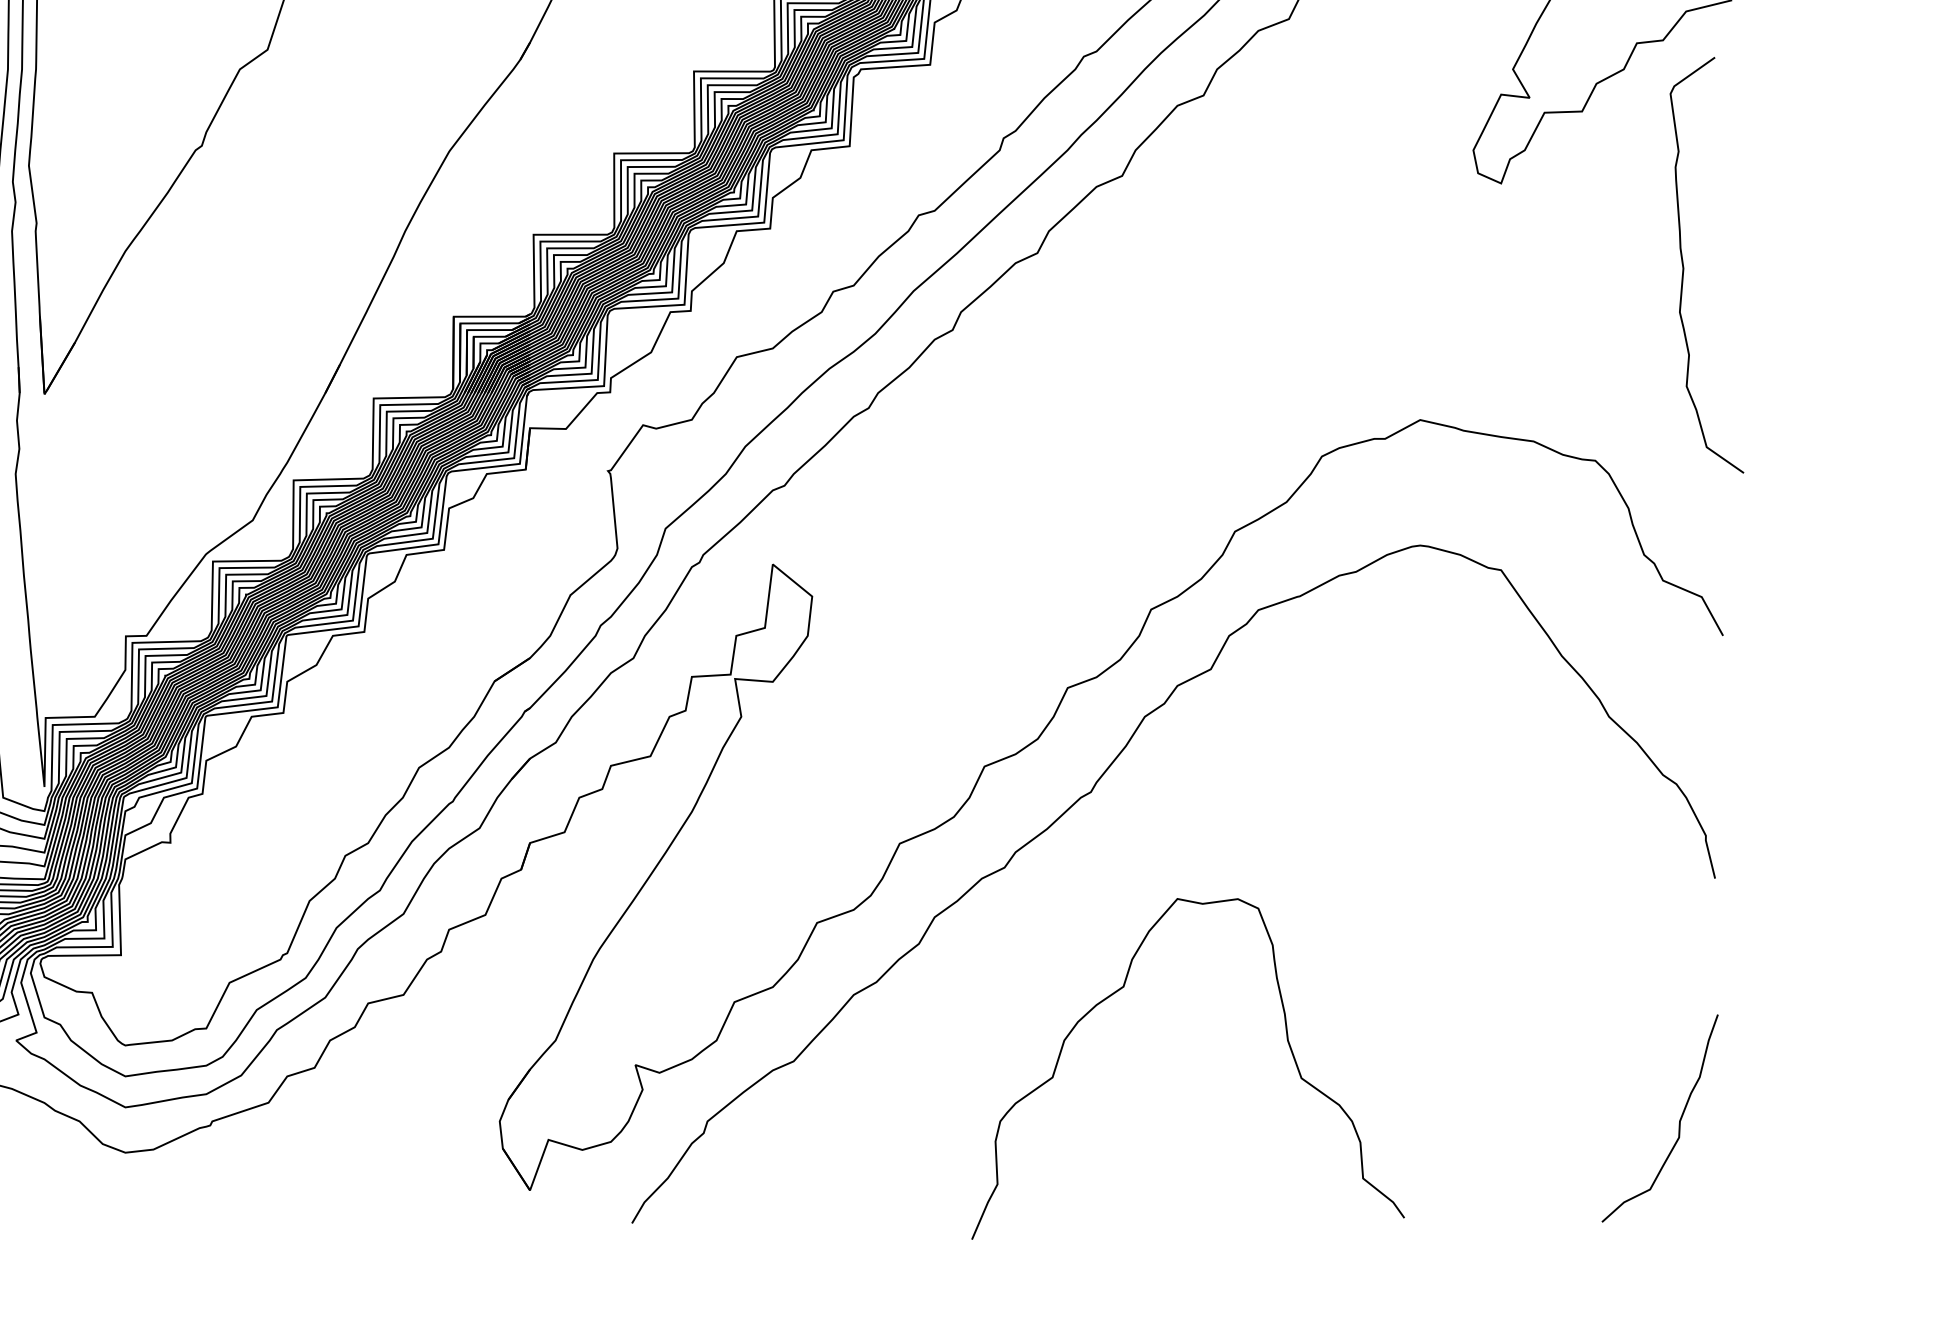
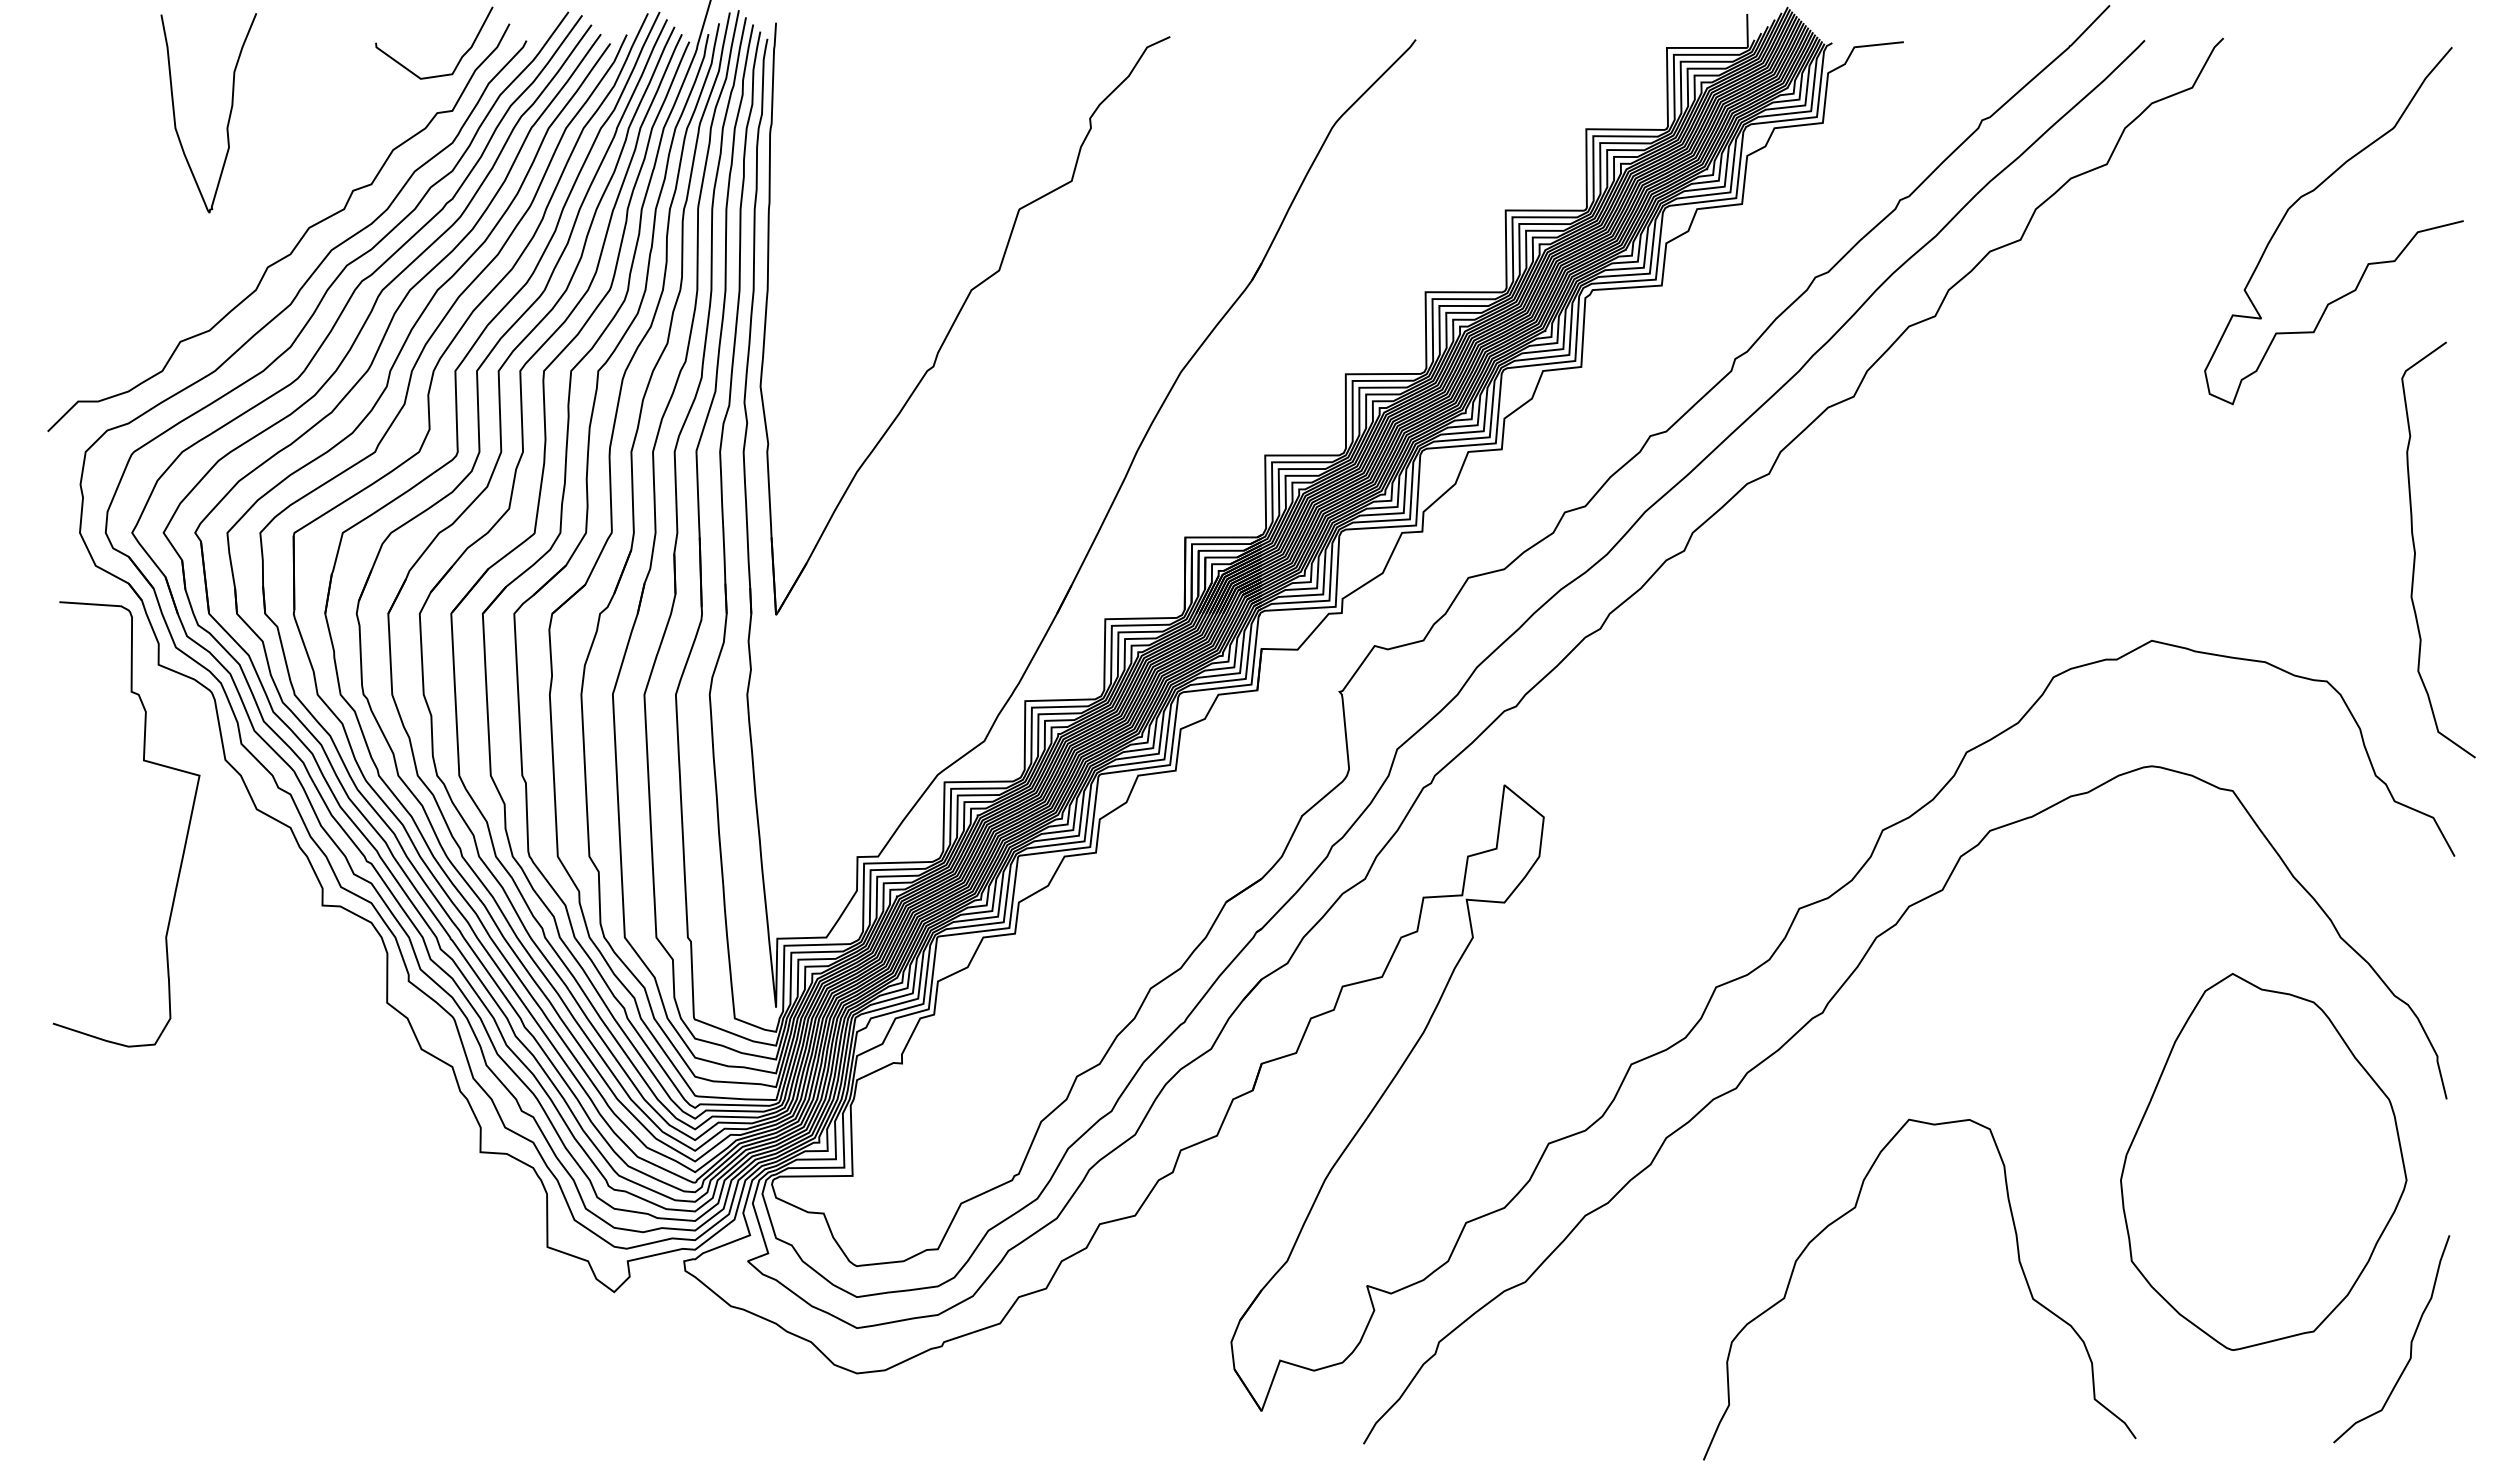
curve: (1683, 264) -> (2415, 549), moved
part: (1531, 940) -> (2263, 1161), added

